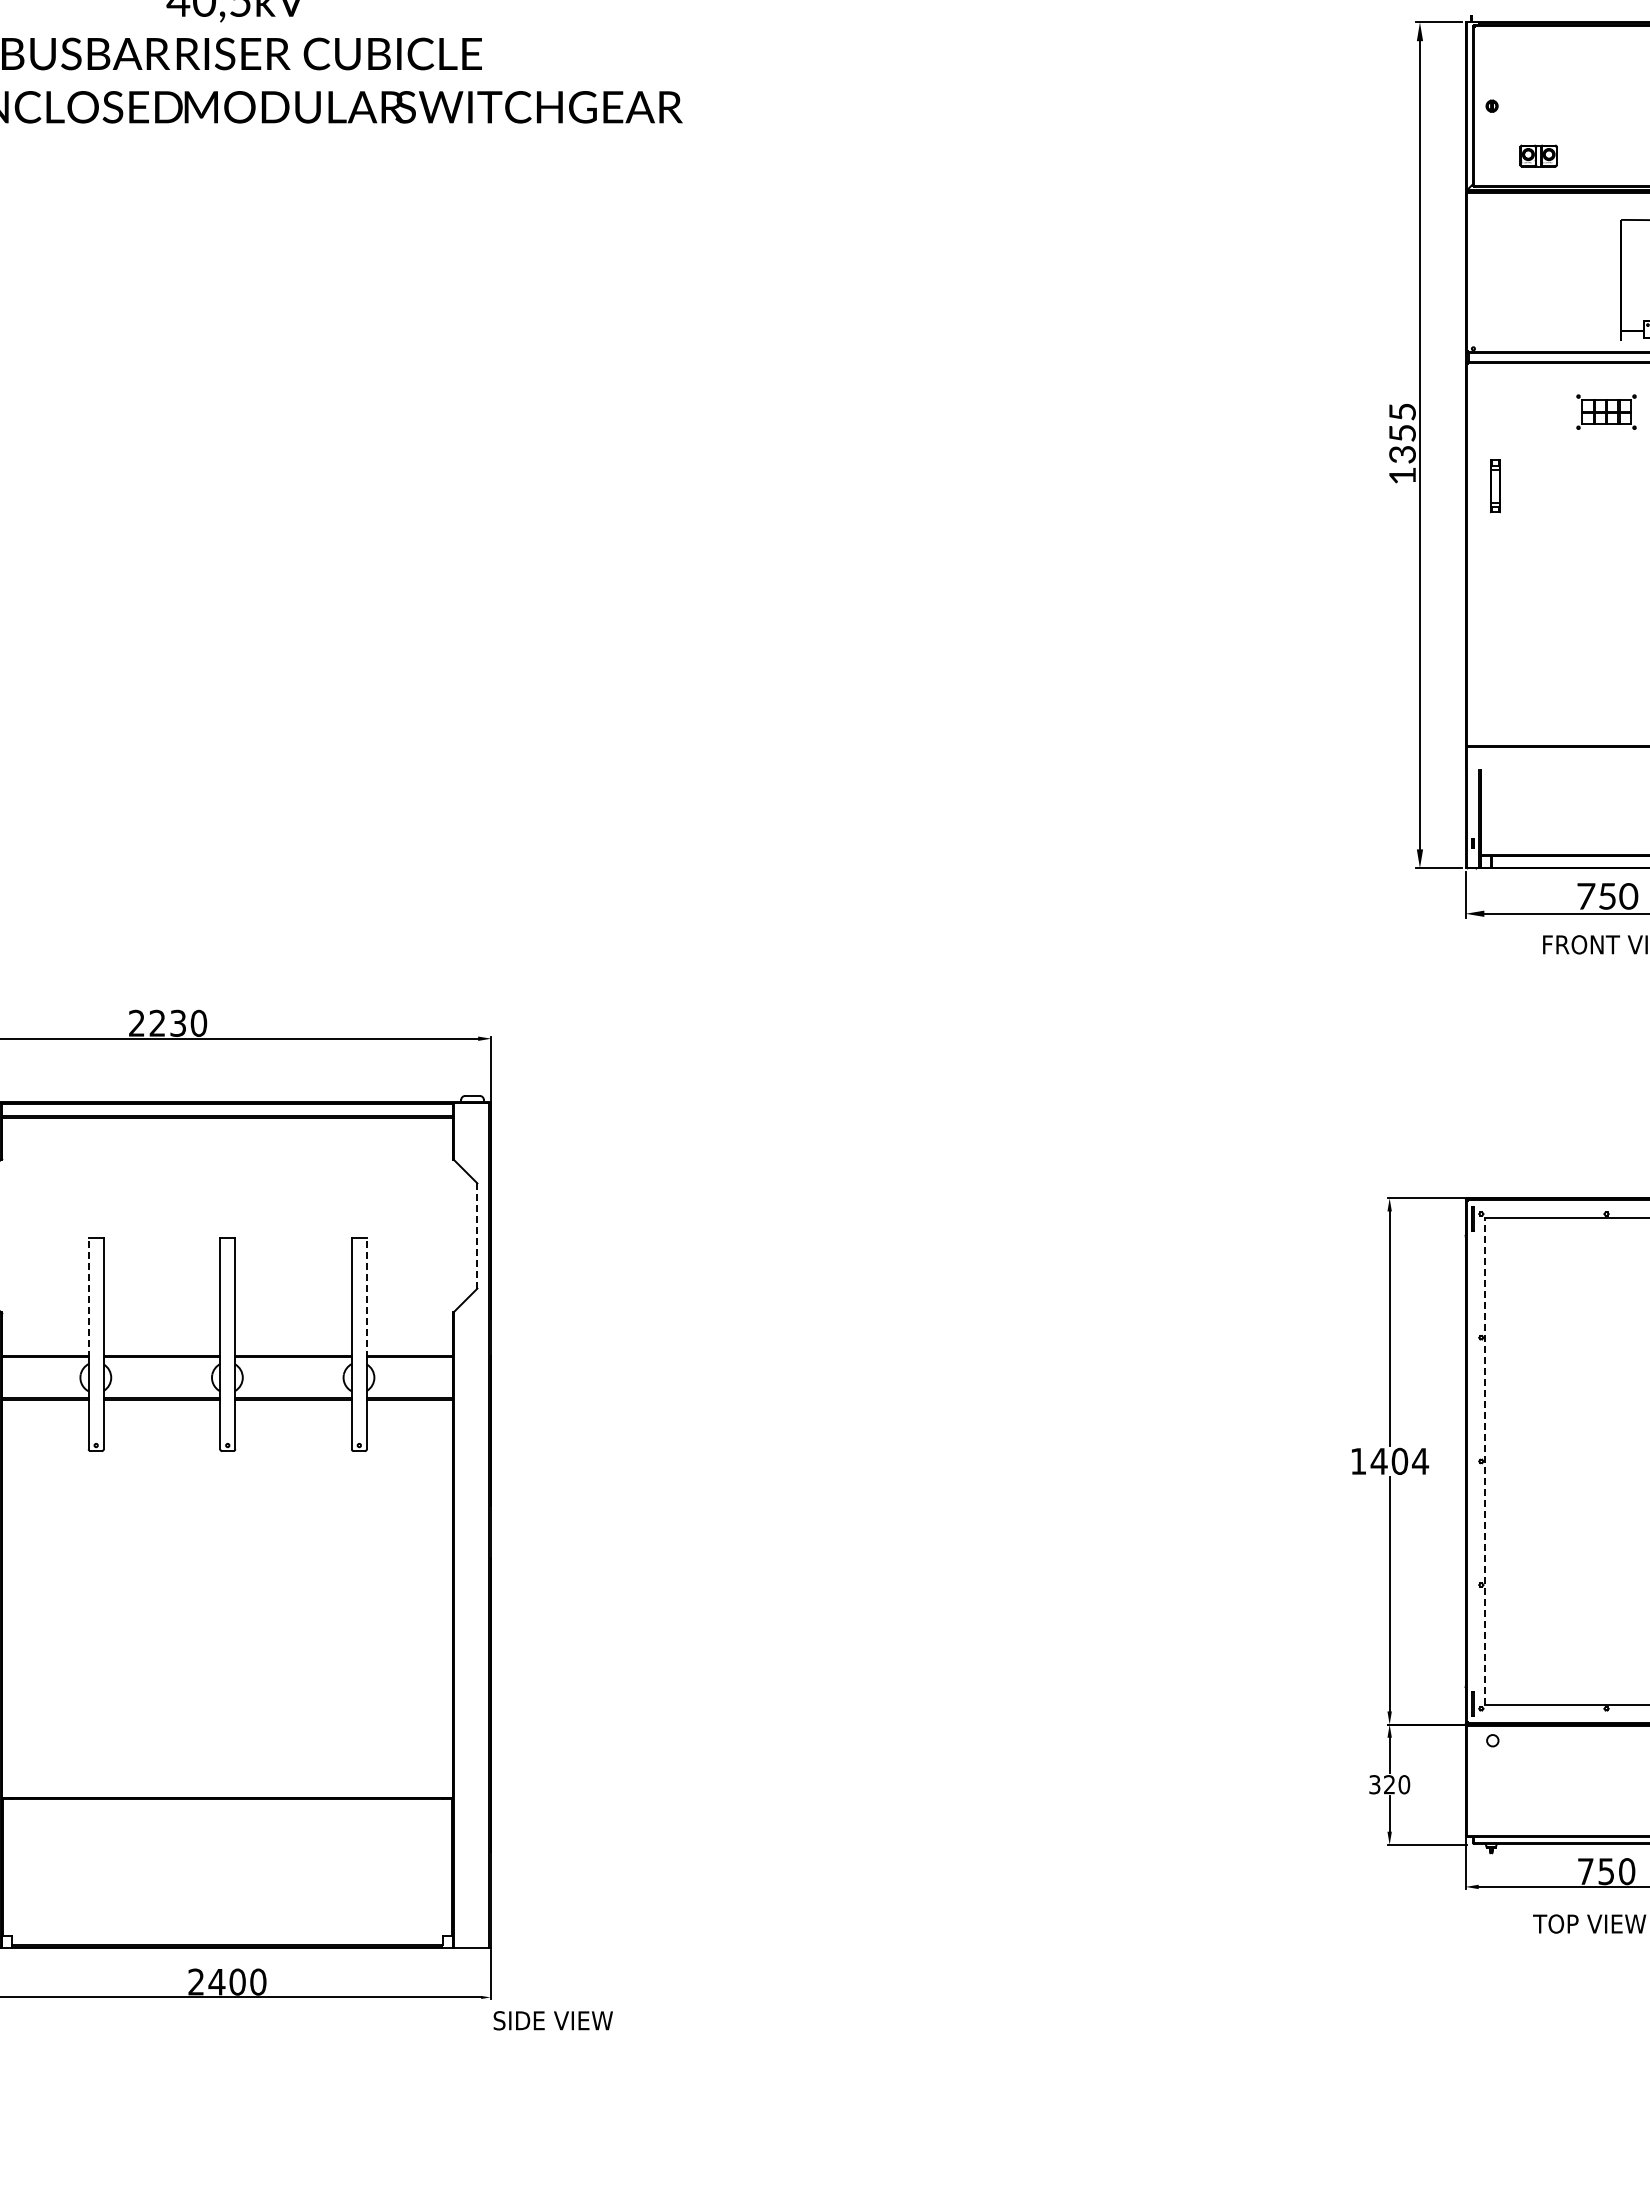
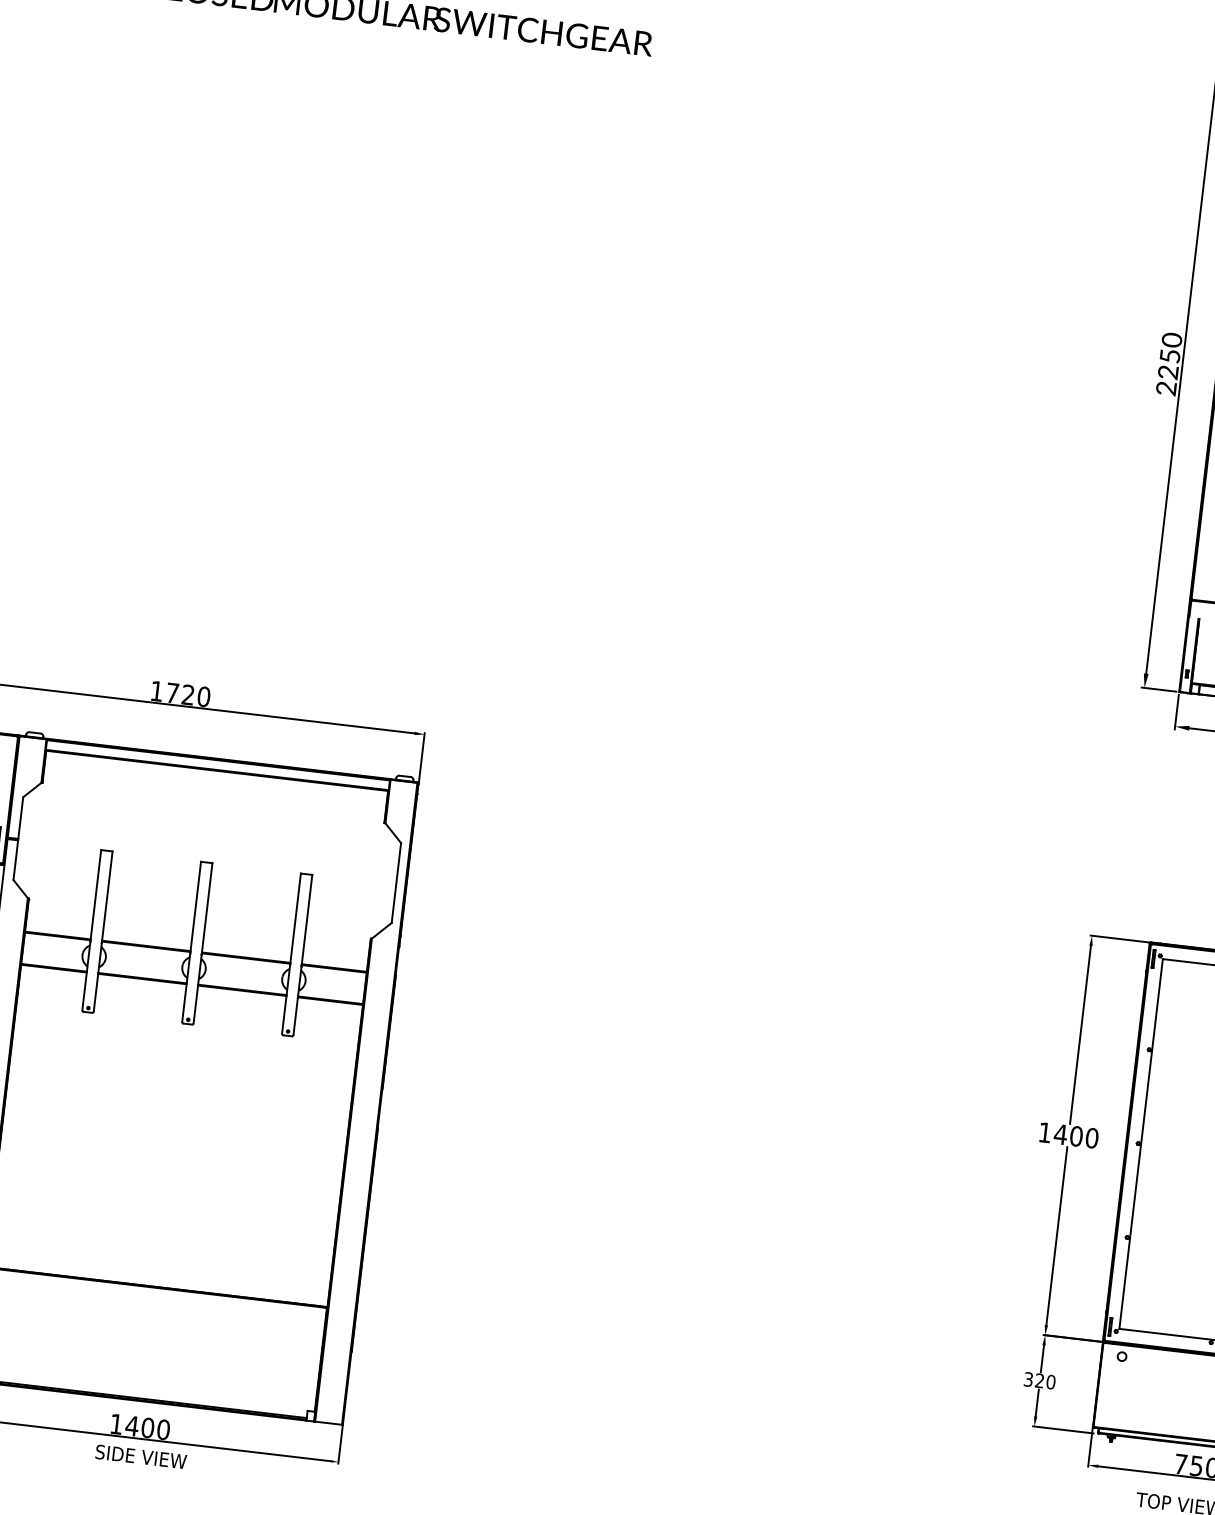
text: (1402, 443) -> (1169, 364), 1355 -> 2250
text: (157, 1022) -> (172, 692), 2230 -> 1720
line: (477, 1235) -> (396, 882), dashed -> solid
line: (88, 1297) -> (95, 895), dashed -> solid
line: (366, 1297) -> (306, 919), dashed -> solid
text: (1420, 1460) -> (1092, 1137), 1404 -> 1400
line: (1485, 1461) -> (1141, 1144), dashed -> solid
text: (195, 1981) -> (115, 1423), 2400 -> 1400
text: (552, 2020) -> (140, 1456), moved

